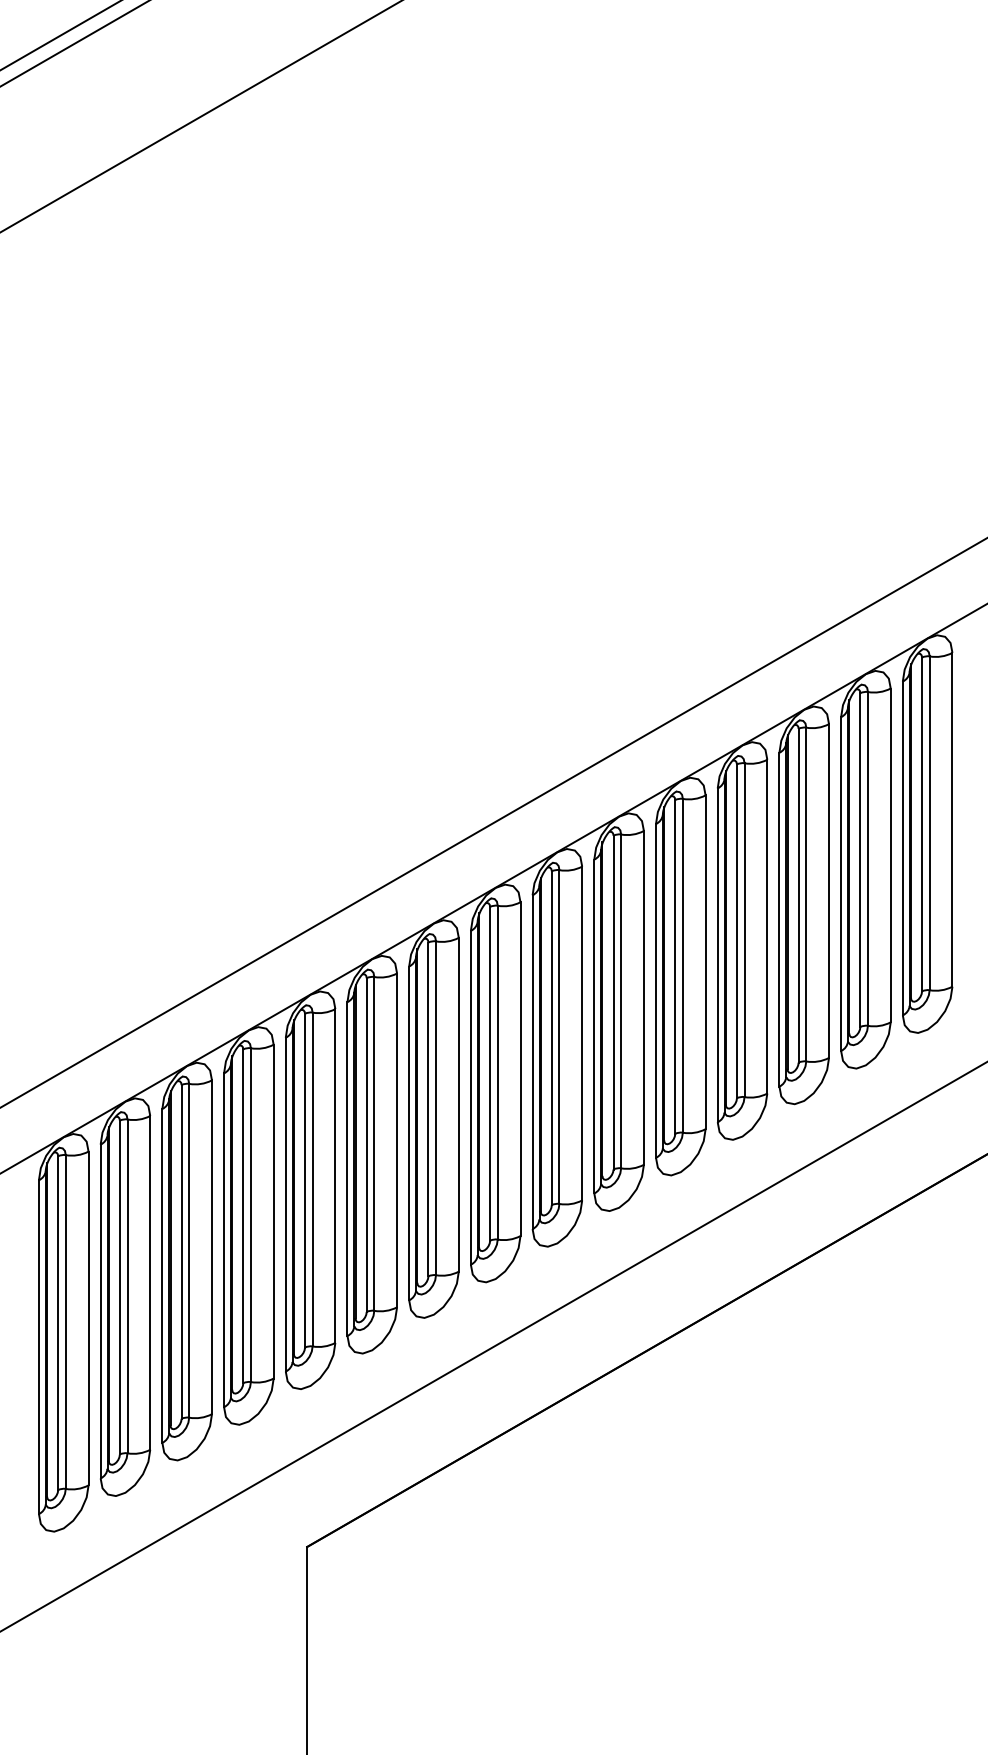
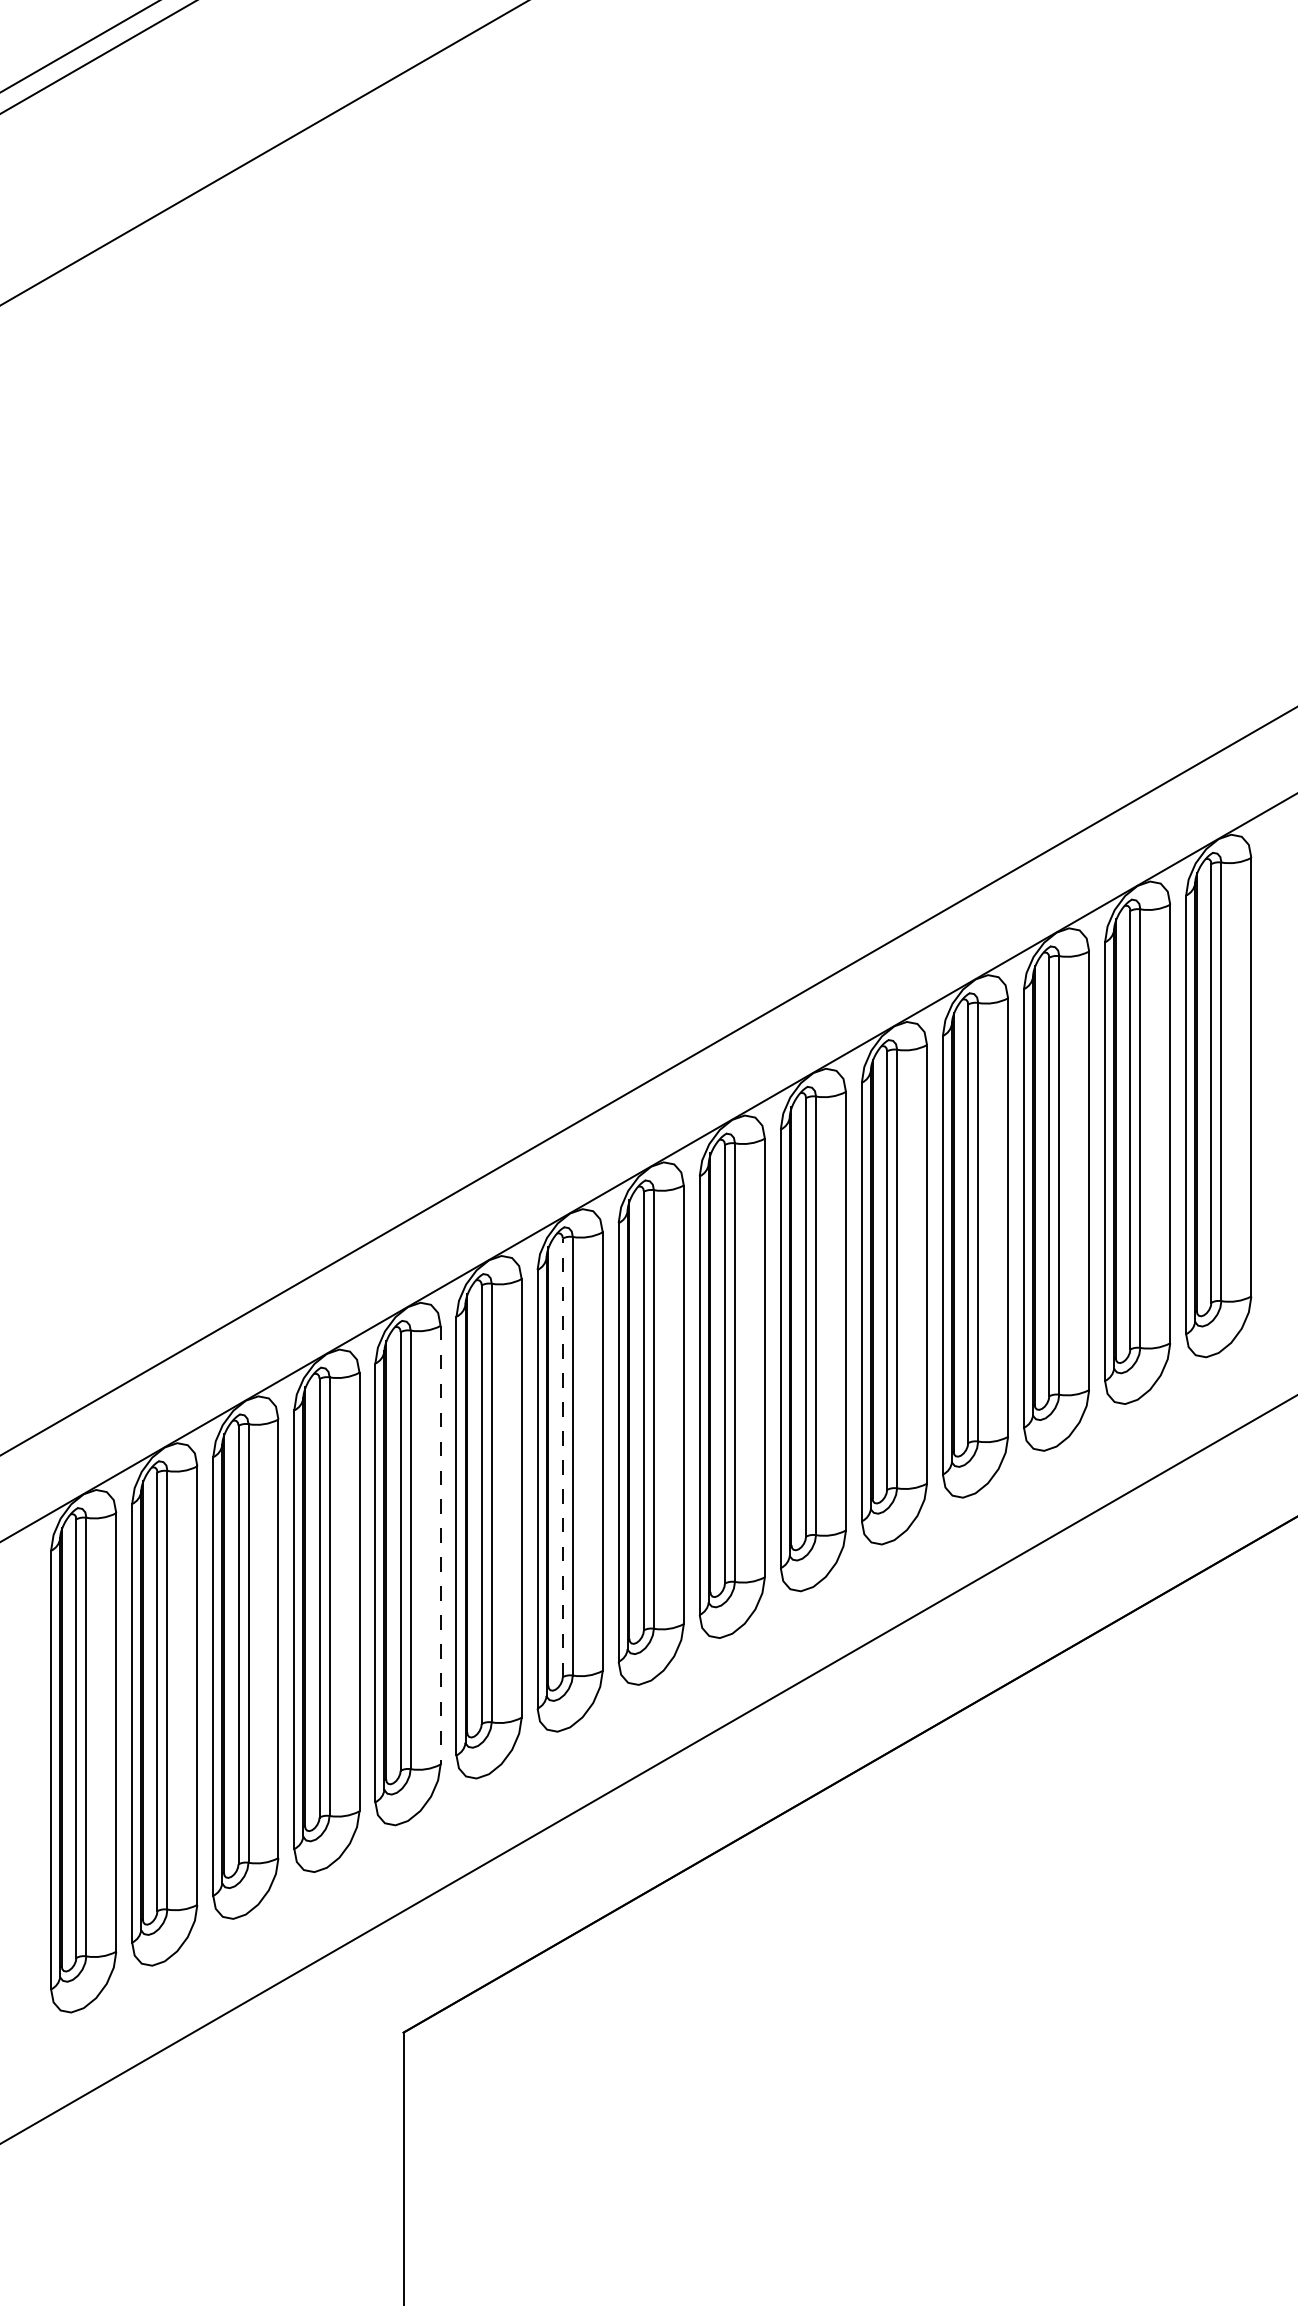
line: (428, 1109) -> (562, 1457), solid -> dashed
line: (335, 1176) -> (440, 1545), solid -> dashed

